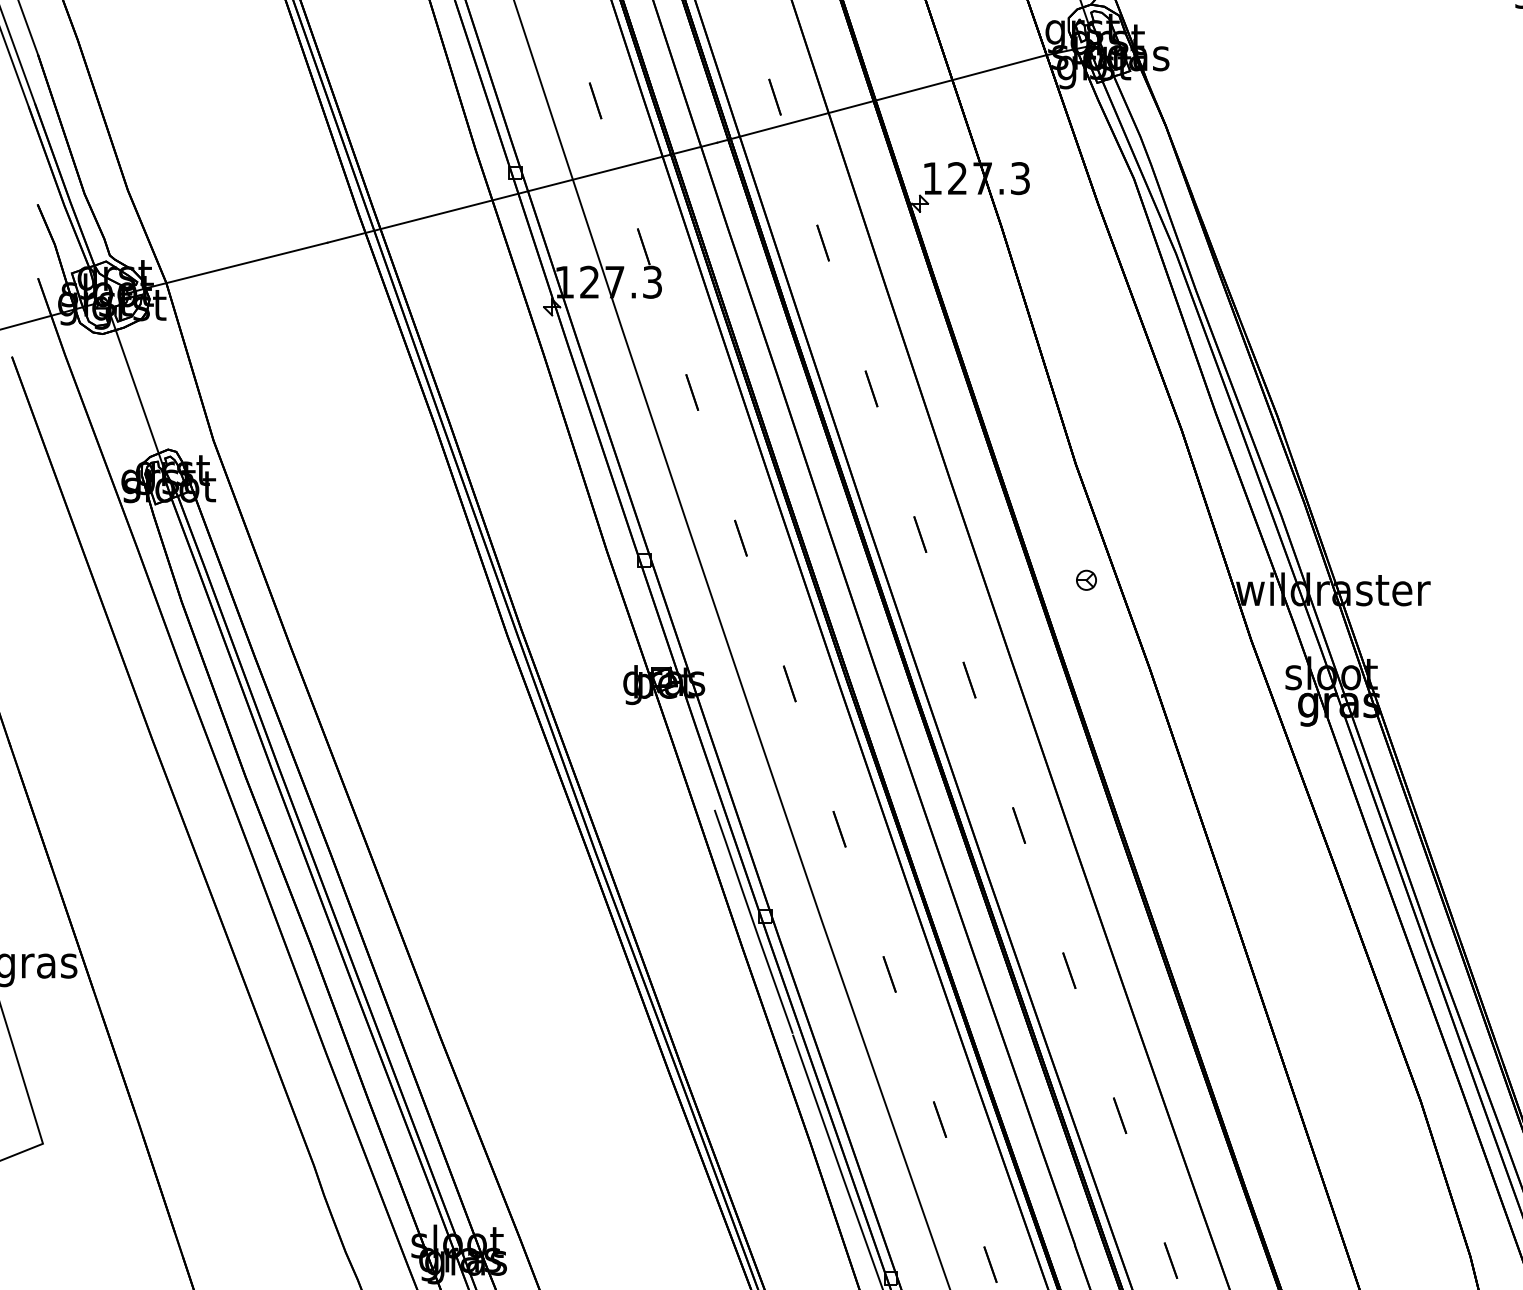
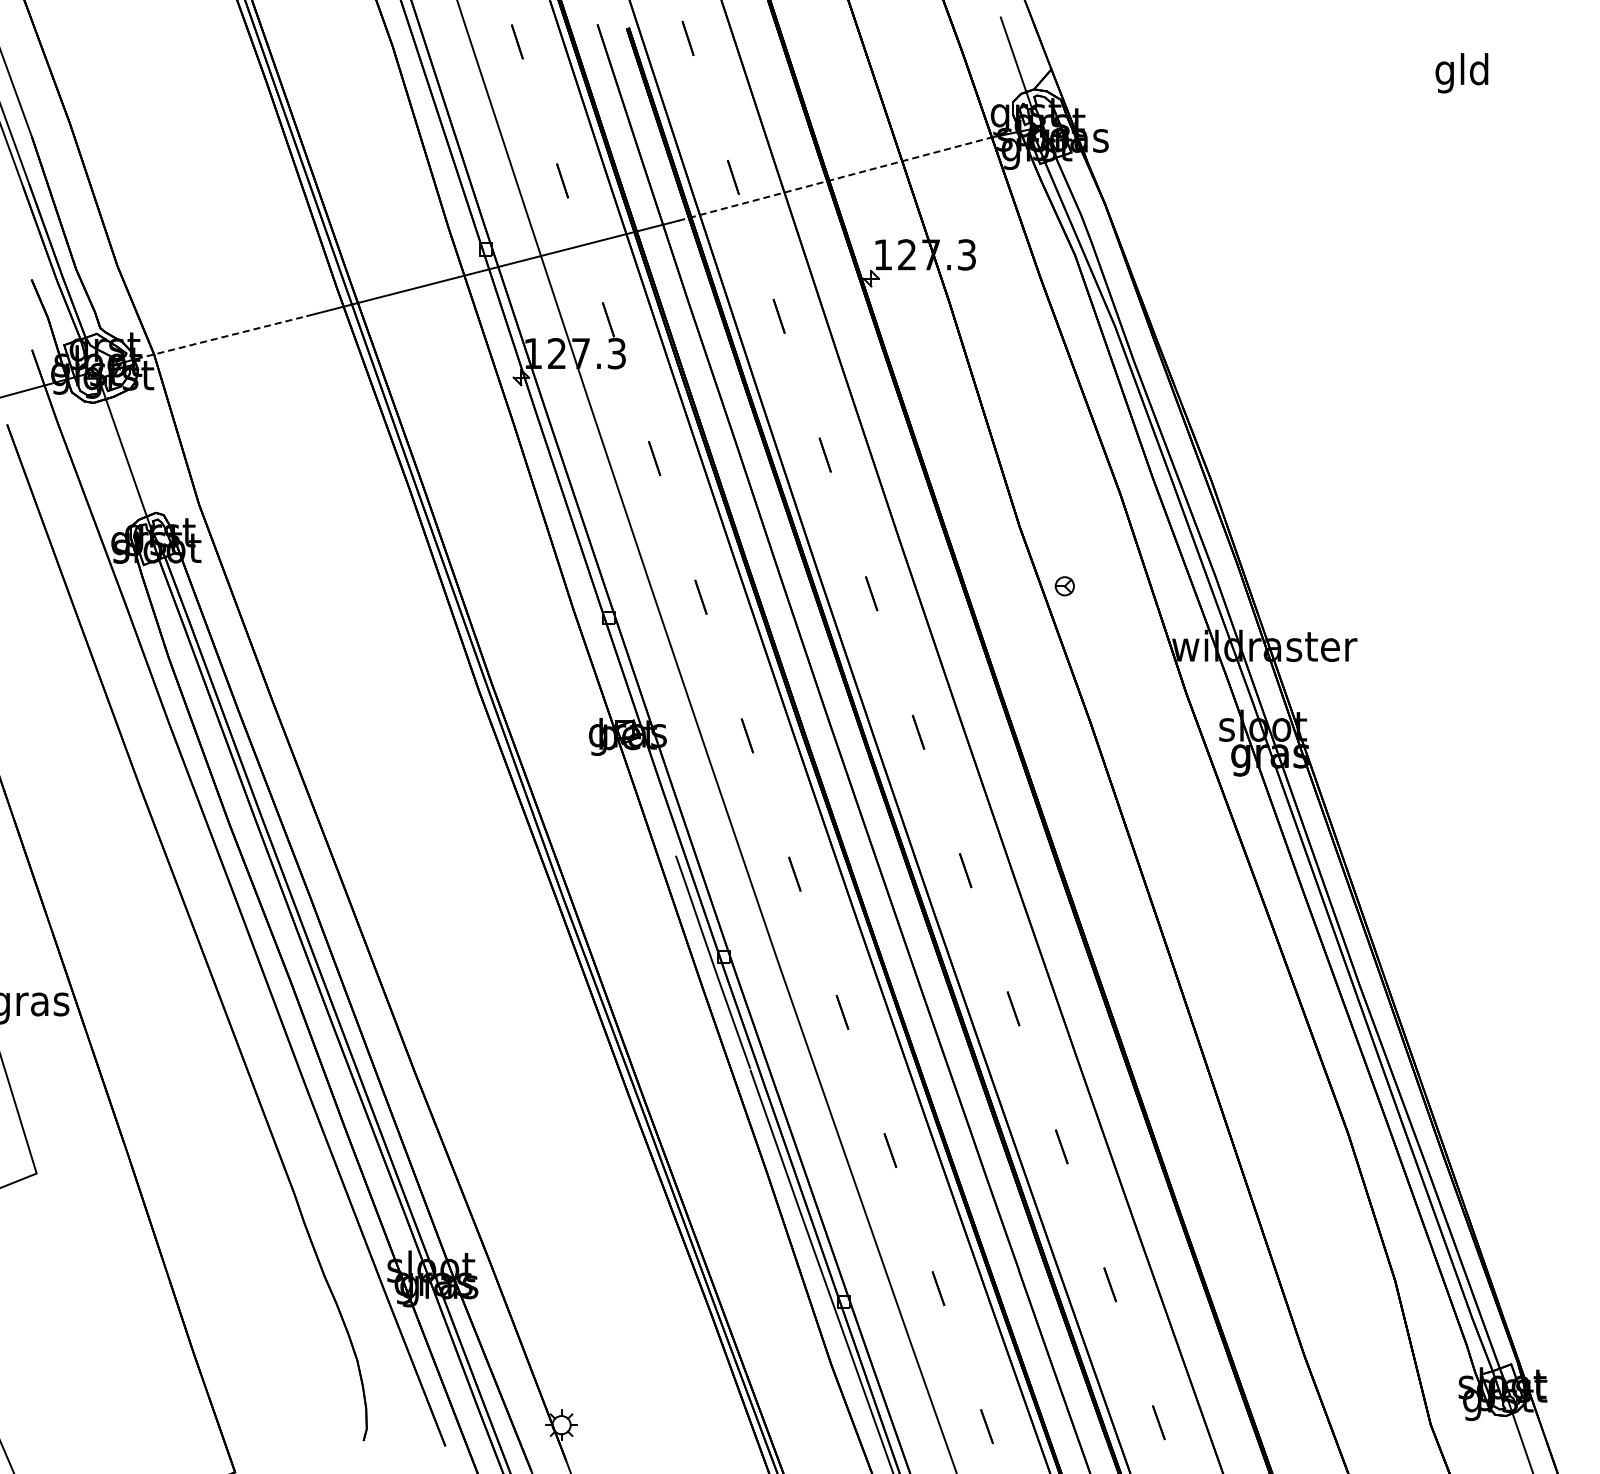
line: (881, 99) -> (834, 179), solid -> dashed
line: (238, 265) -> (222, 337), solid -> dashed
part: (1086, 580) -> (1064, 586), moved

